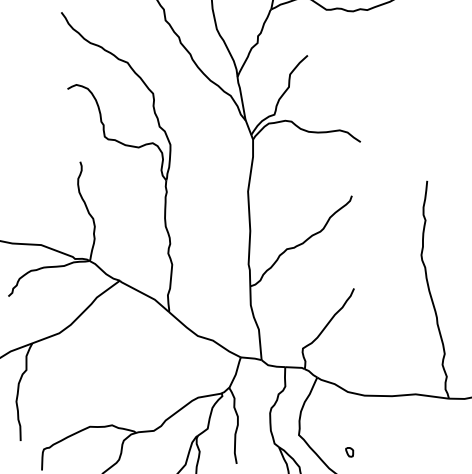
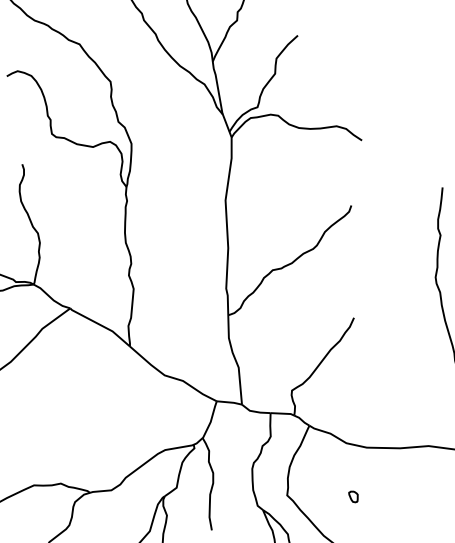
part: (349, 452) -> (353, 497), moved

